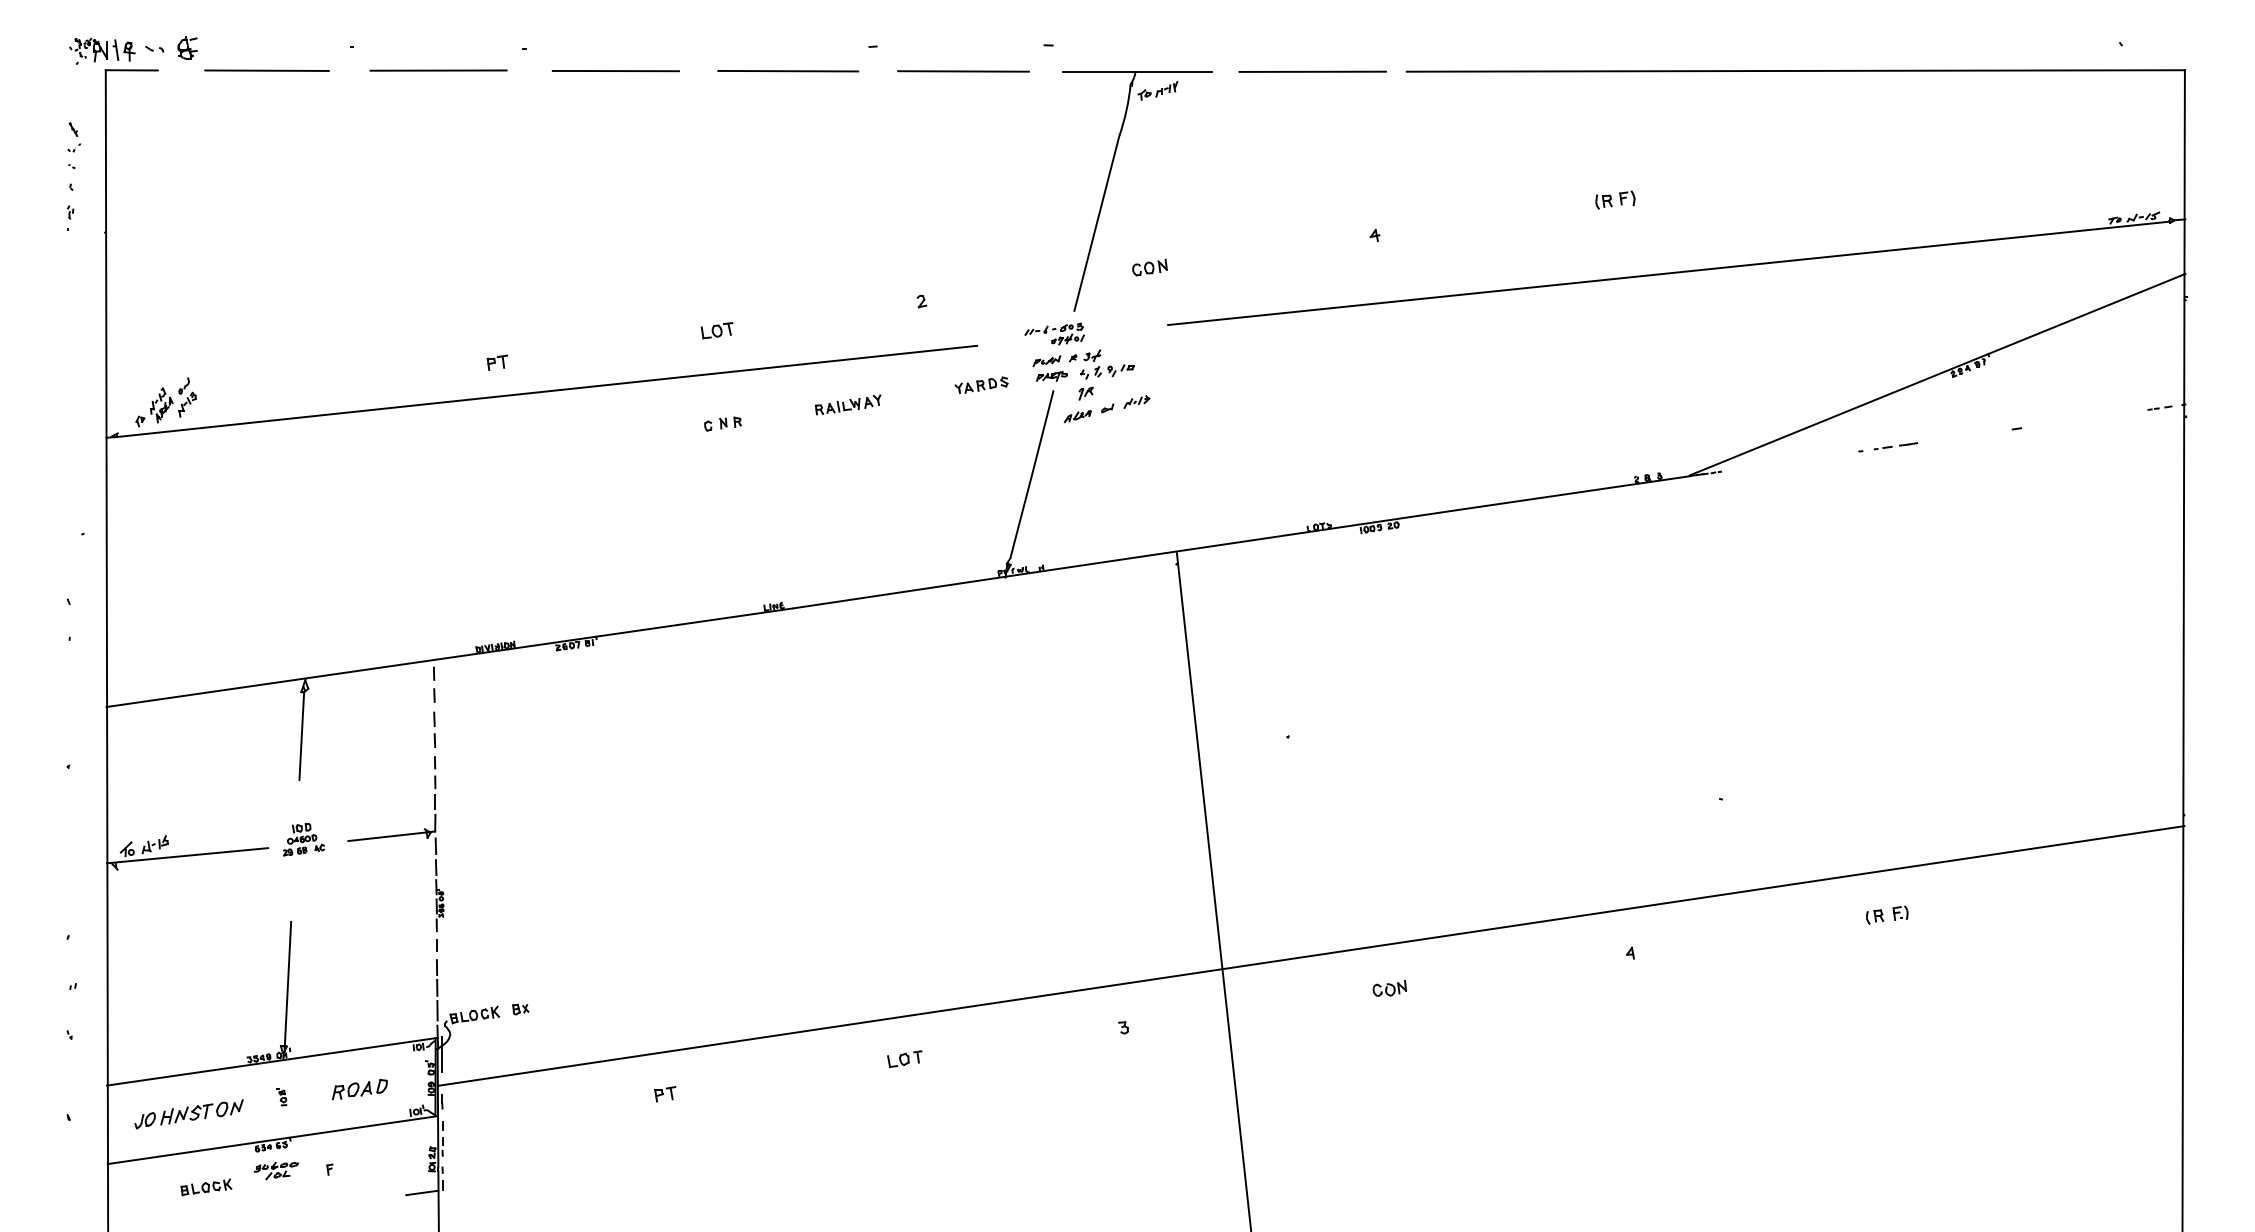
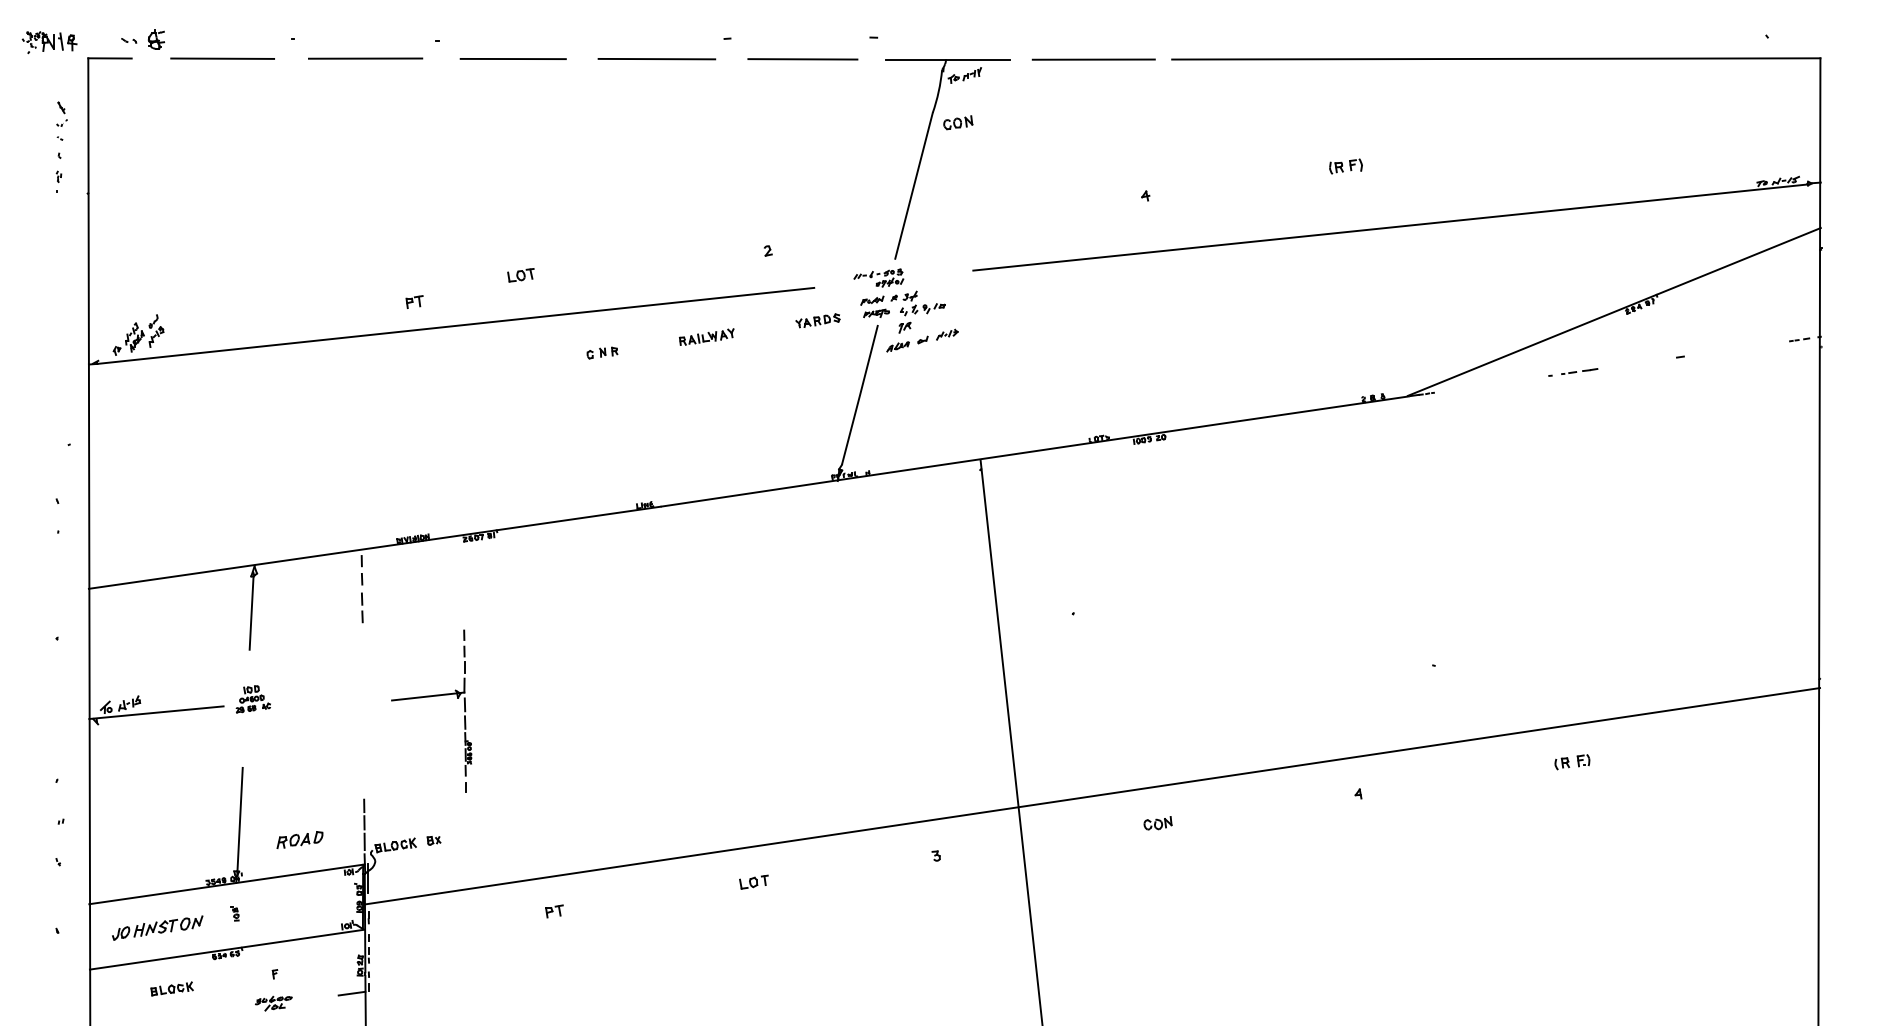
part: (102, 51) -> (49, 42), moved
part: (1149, 267) -> (957, 122), moved
part: (716, 330) -> (520, 275), moved
part: (392, 837) -> (428, 697), moved
part: (359, 1089) -> (299, 839), moved
part: (276, 1170) -> (273, 1003), moved

